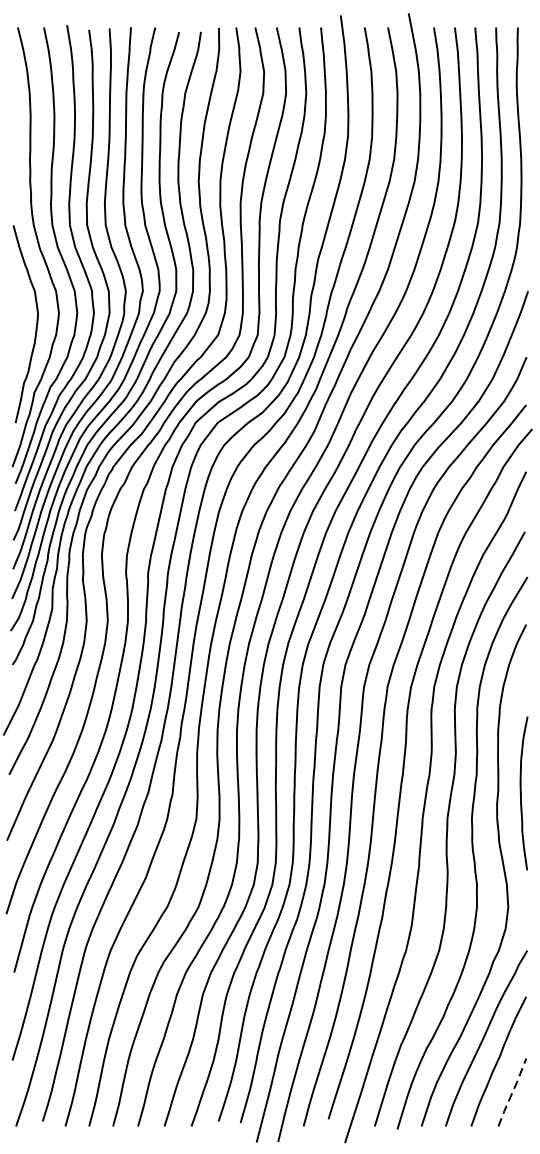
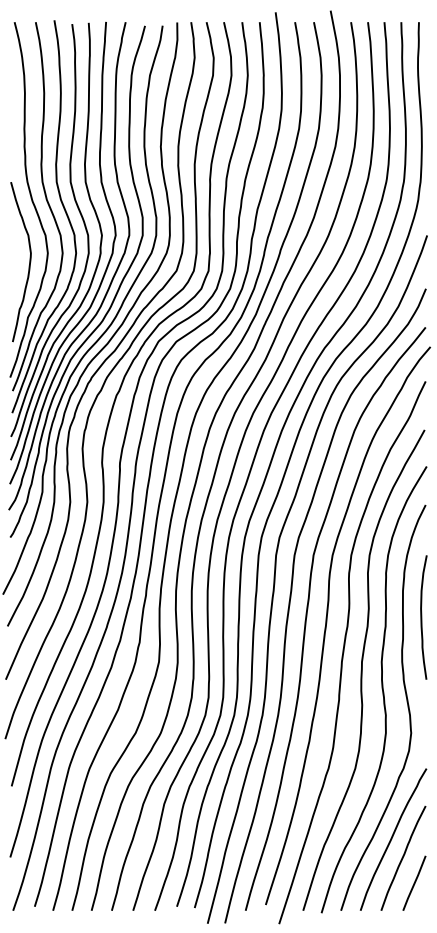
curve: (522, 793) -> (422, 617), moved
line: (512, 1092) -> (414, 883), dashed -> solid

